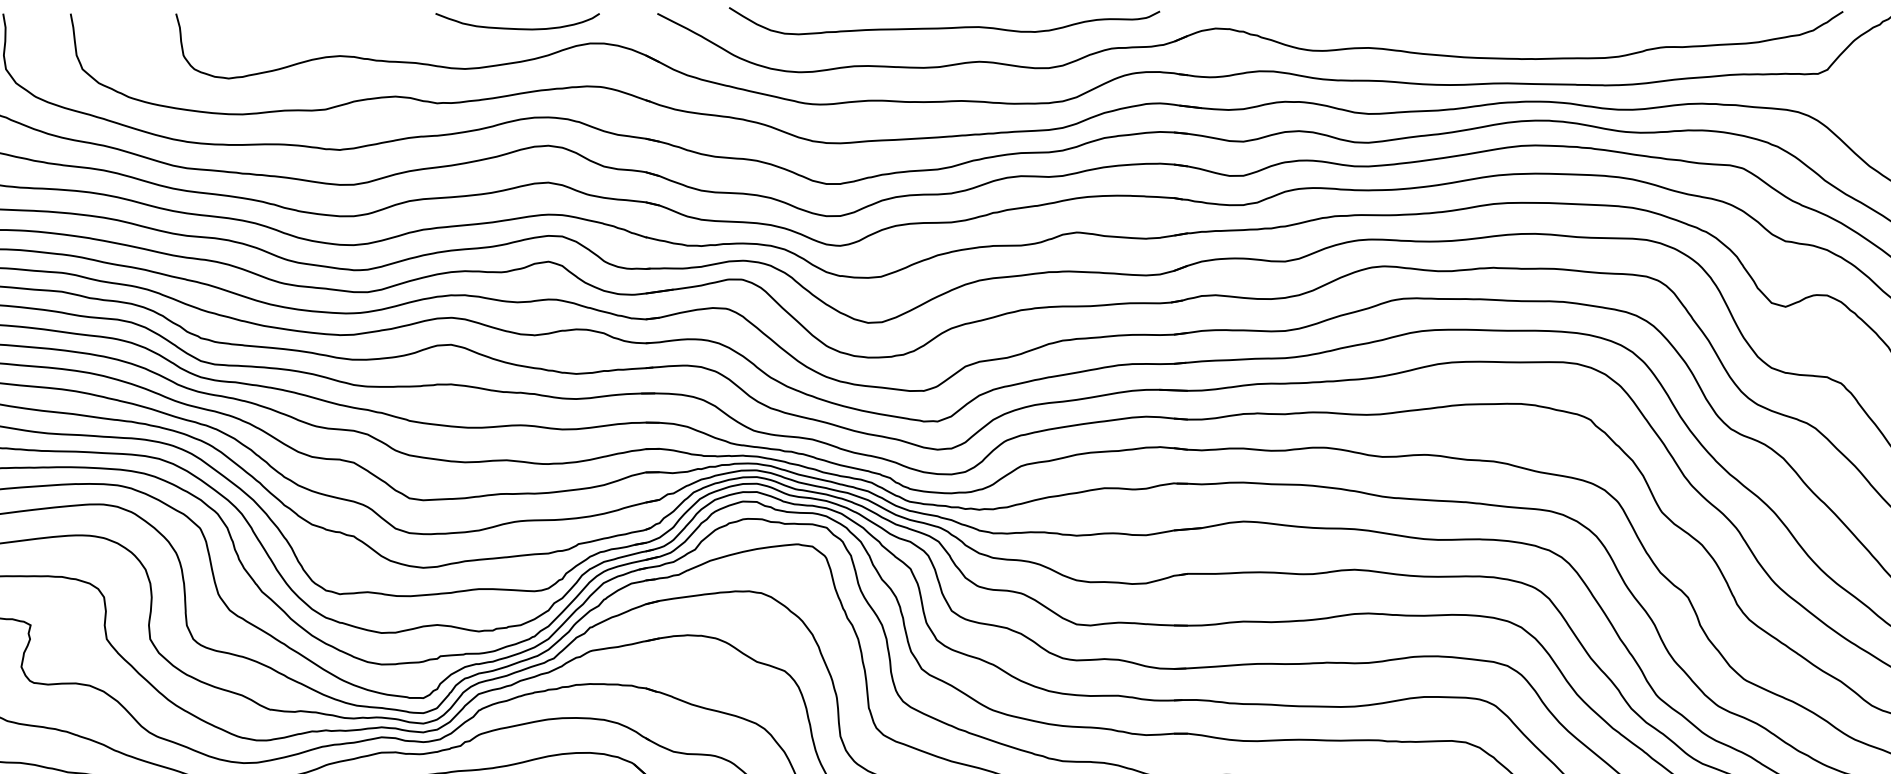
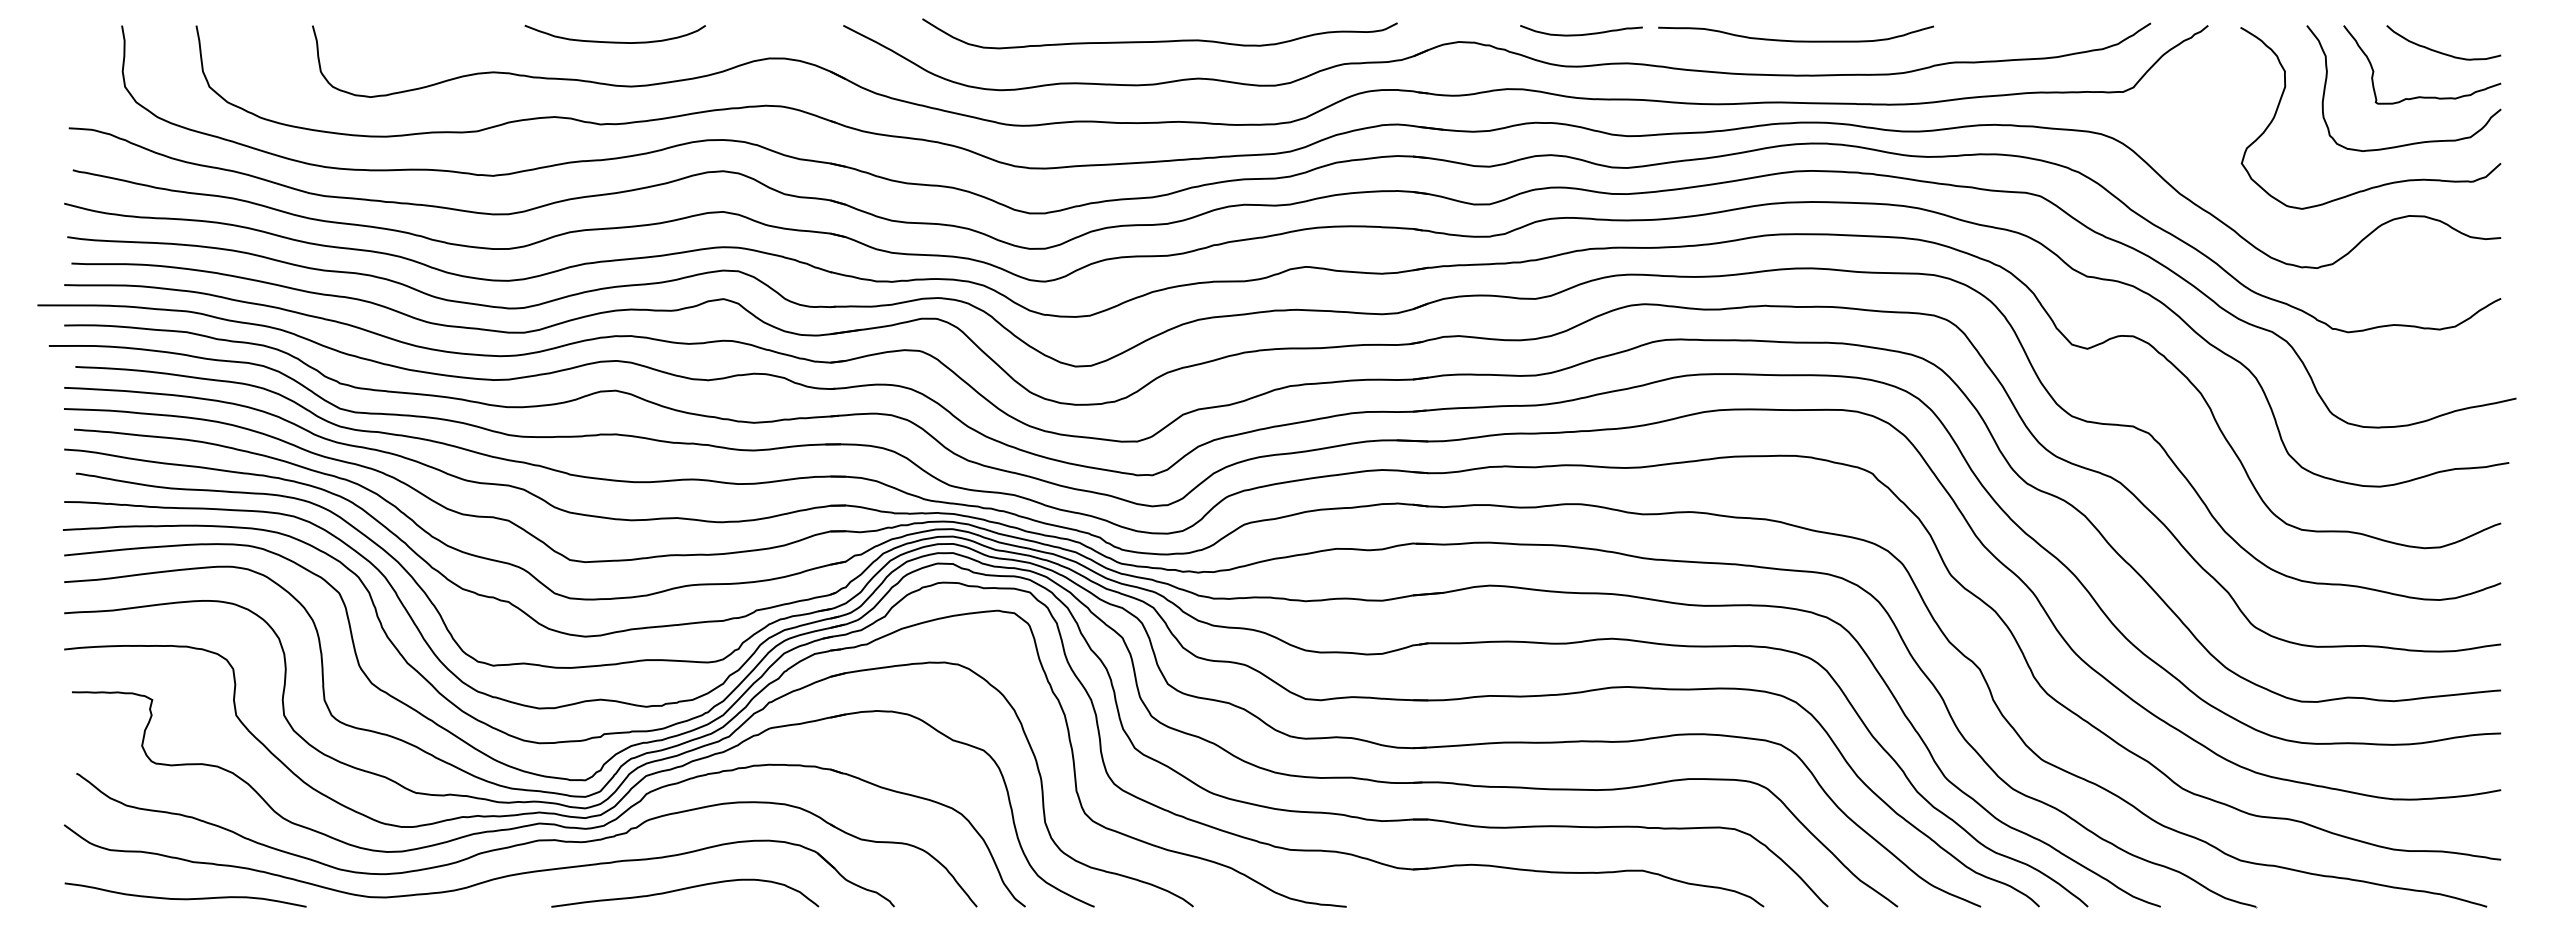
curve: (1326, 21) -> (1581, 34), added
curve: (1520, 27) -> (1795, 40), added
curve: (516, 28) -> (614, 41), moved

